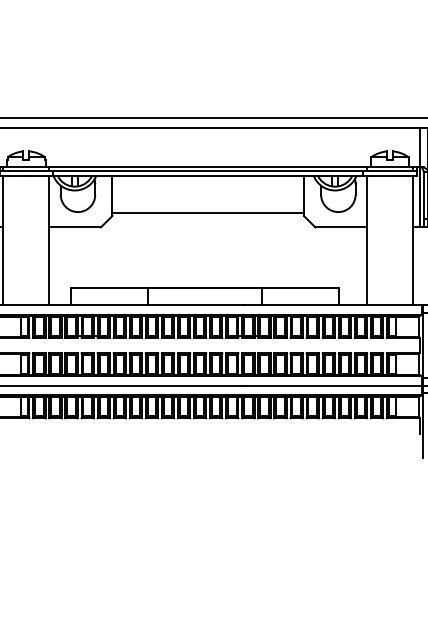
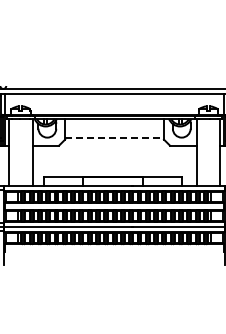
line: (209, 213) -> (115, 138), solid -> dashed

